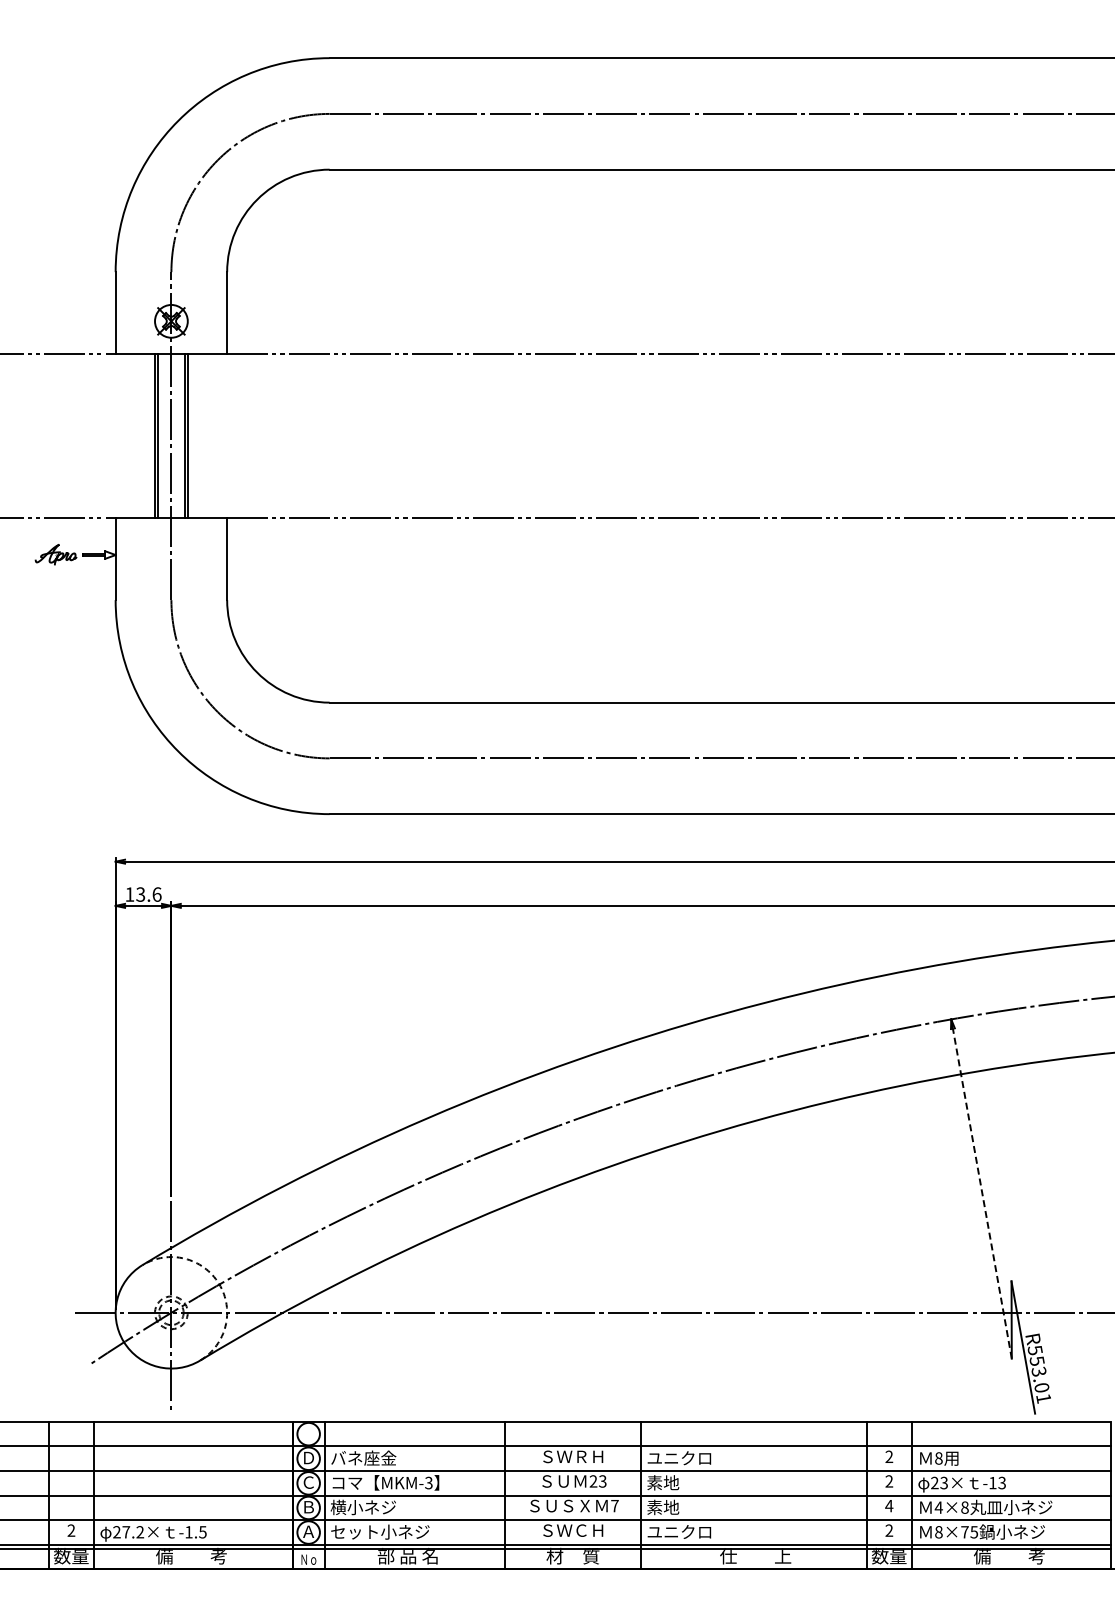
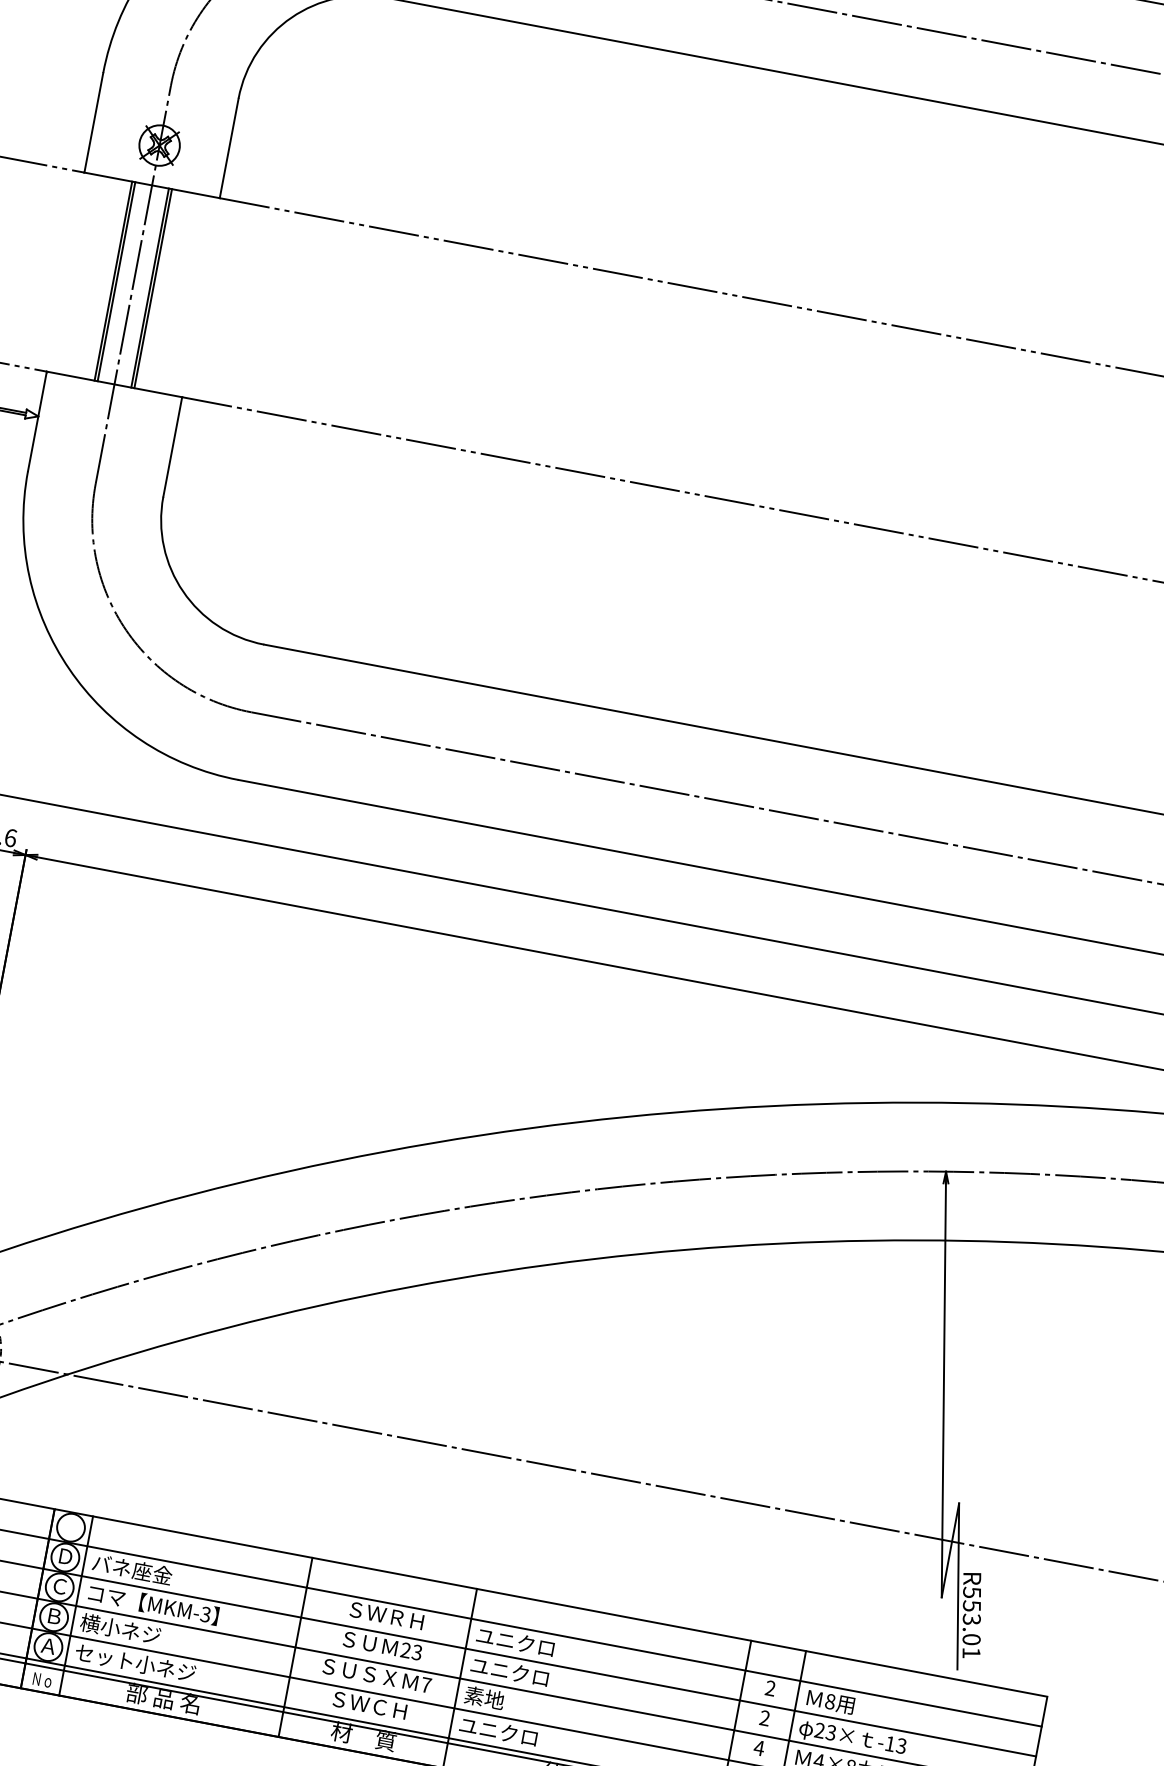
line: (982, 1193) -> (944, 1390), dashed -> solid
text: (679, 1482) -> (510, 1671), 素地 -> ユニクロ

